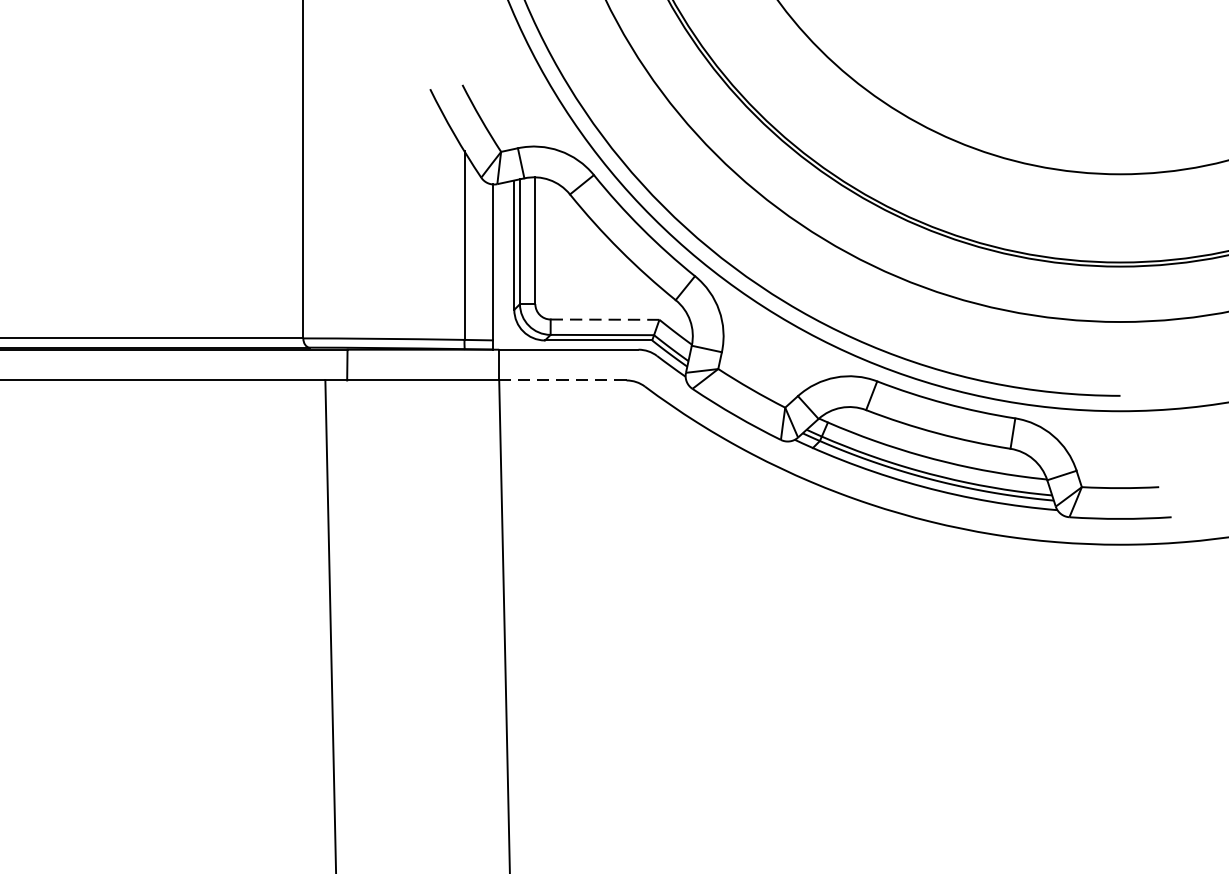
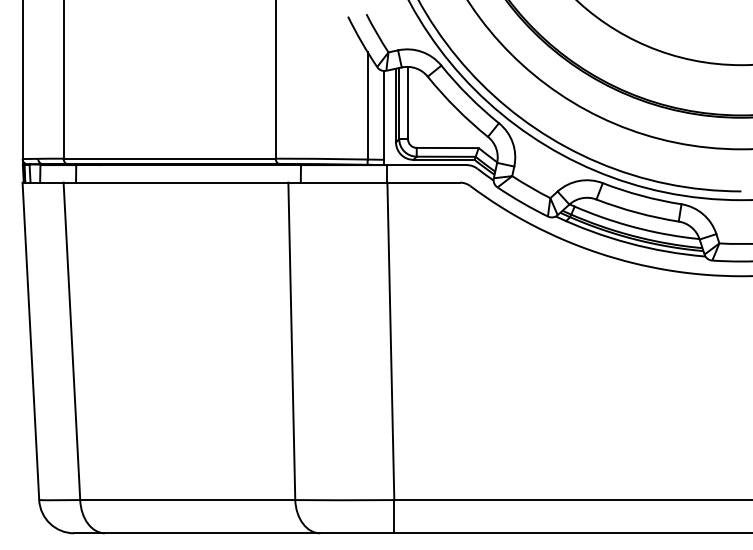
line: (604, 320) -> (447, 148), dashed -> solid
line: (562, 380) -> (423, 182), dashed -> solid

